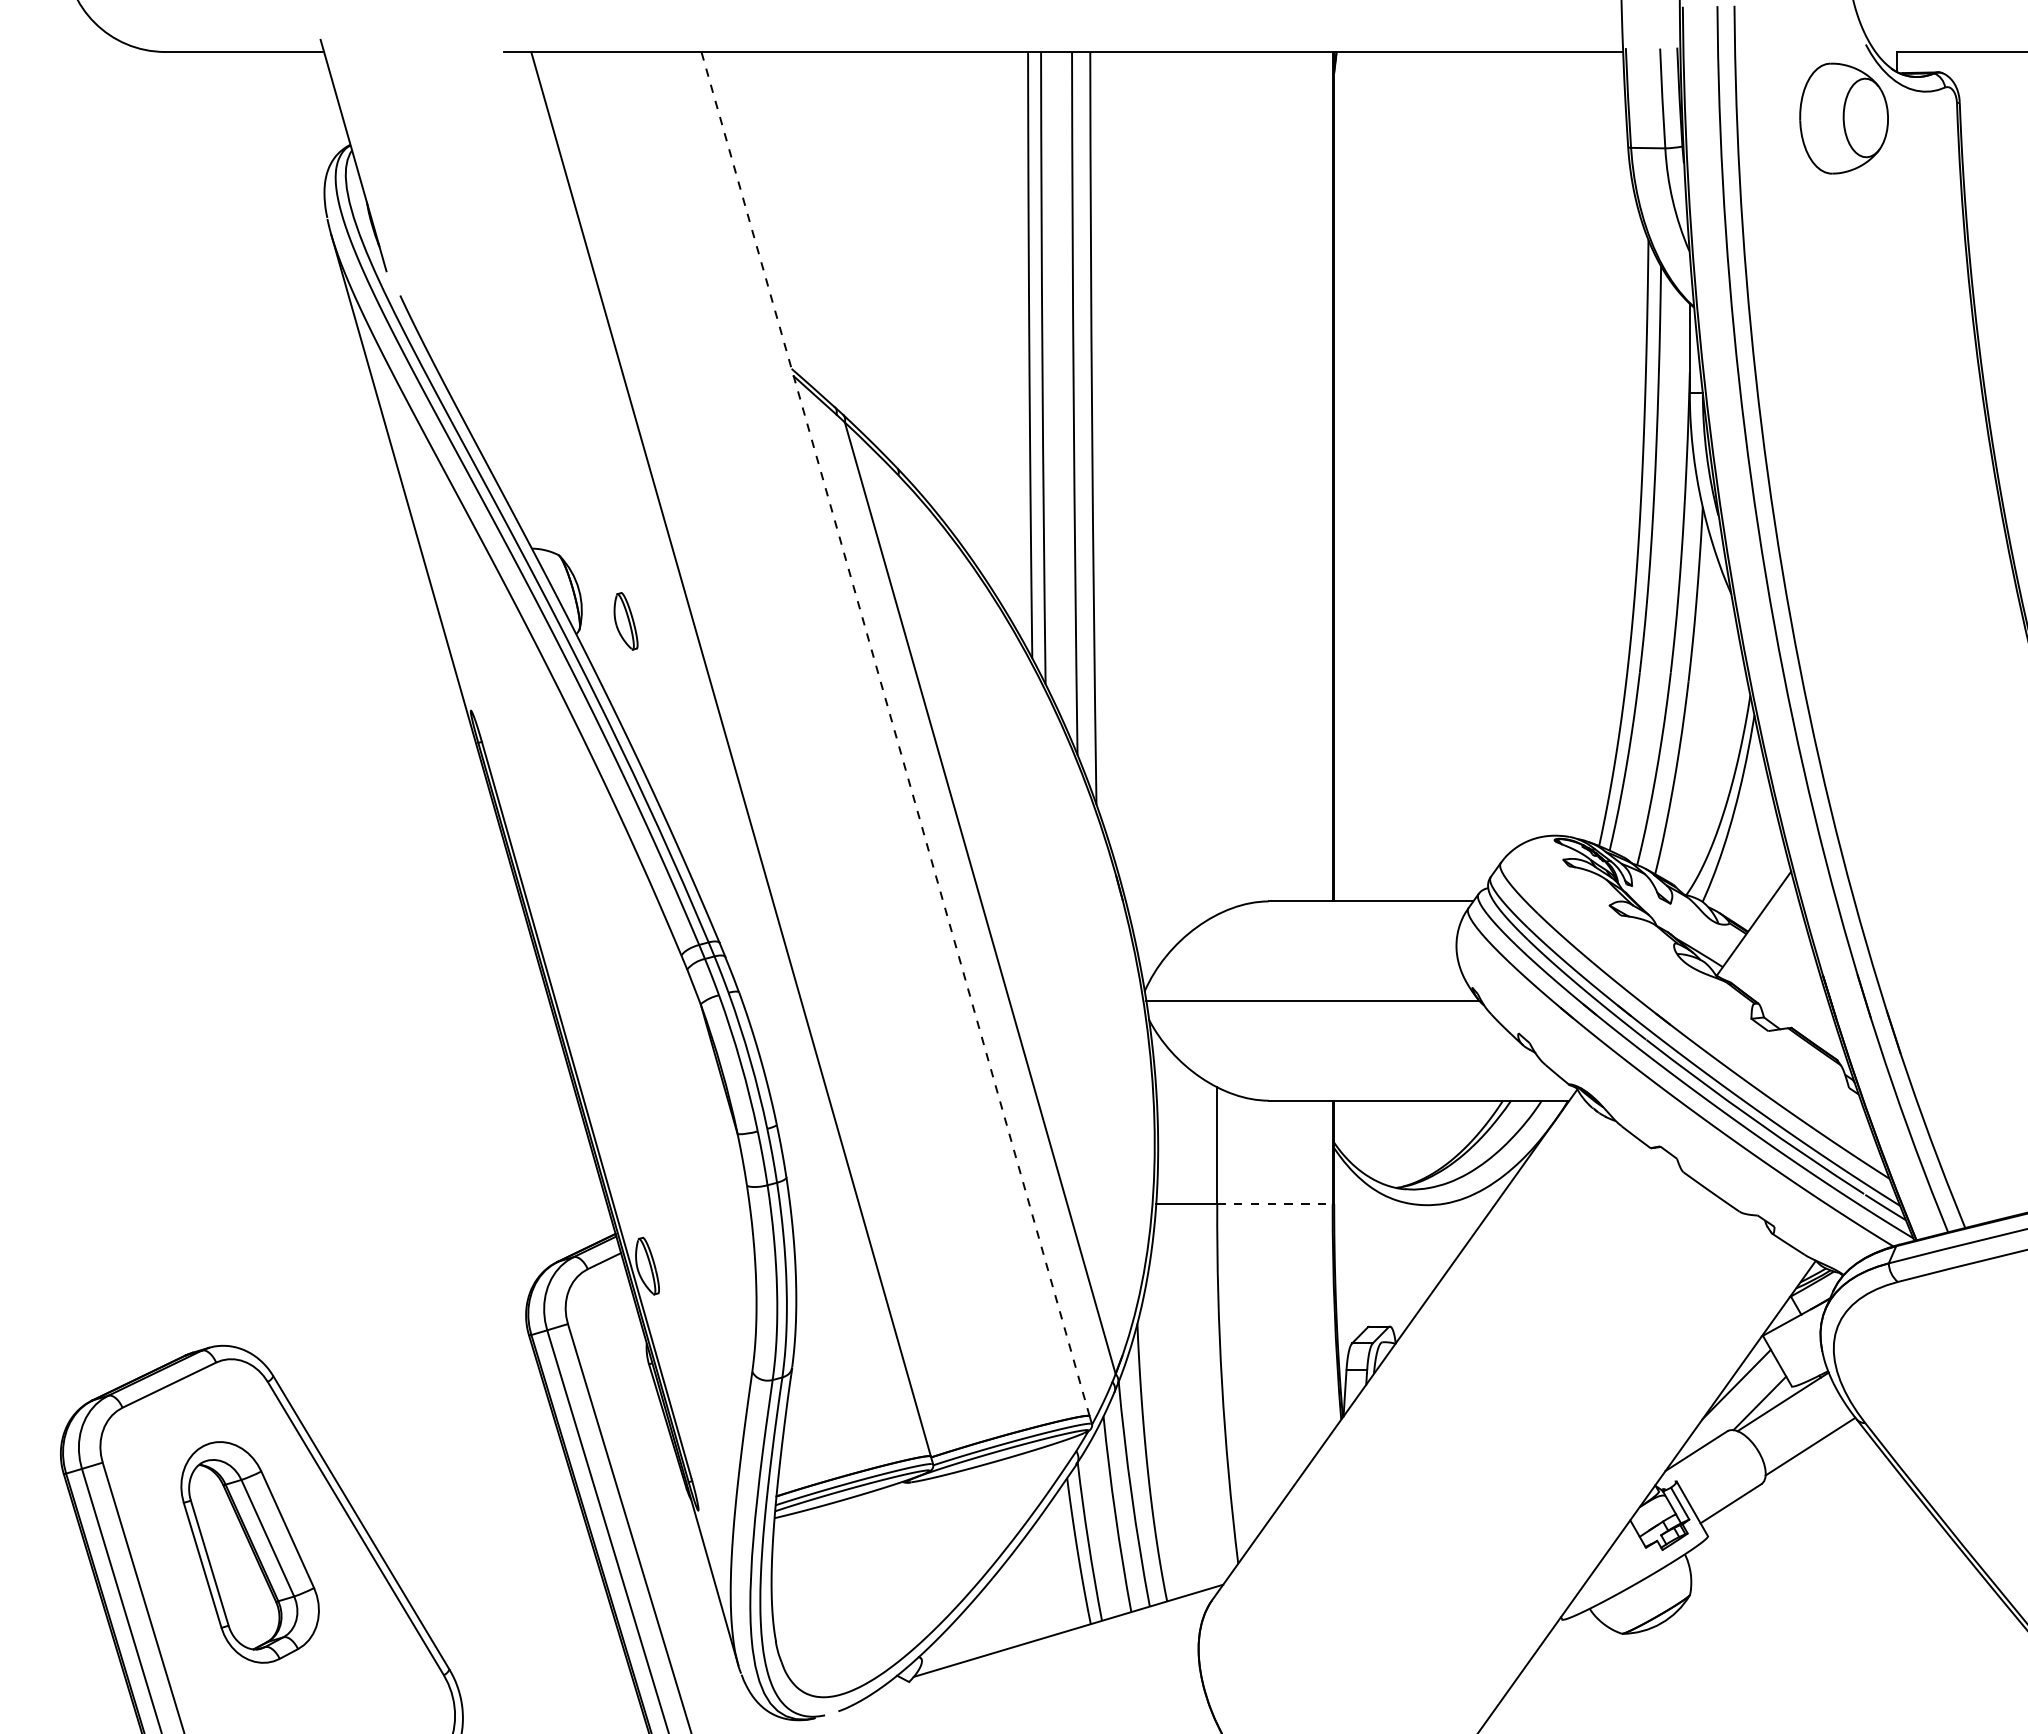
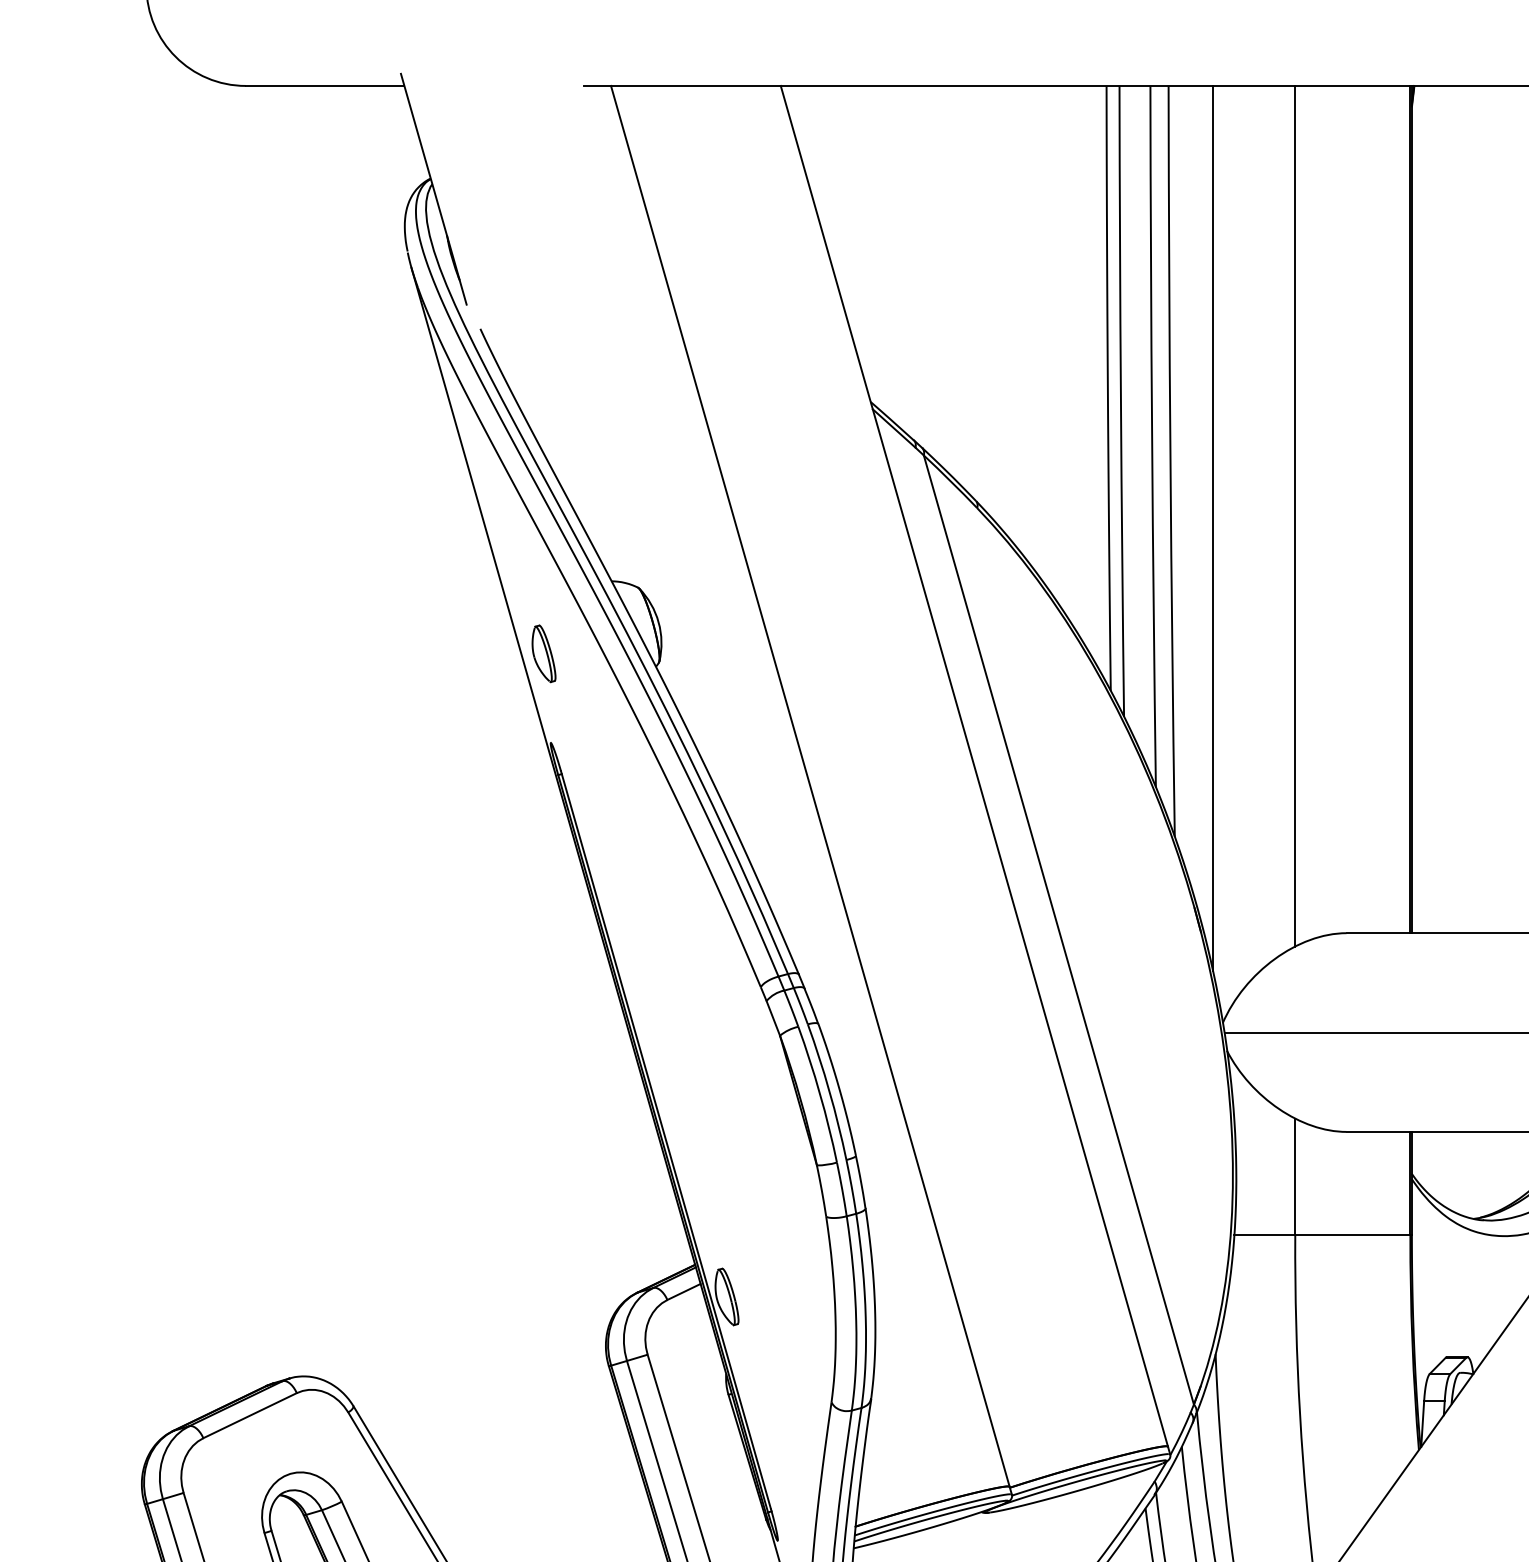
line: (1217, 482) -> (1295, 515), added
line: (1134, 495) -> (1212, 528), added
part: (625, 621) -> (543, 653), moved
line: (895, 733) -> (974, 765), dashed -> solid
line: (1274, 1204) -> (1352, 1235), dashed -> solid

